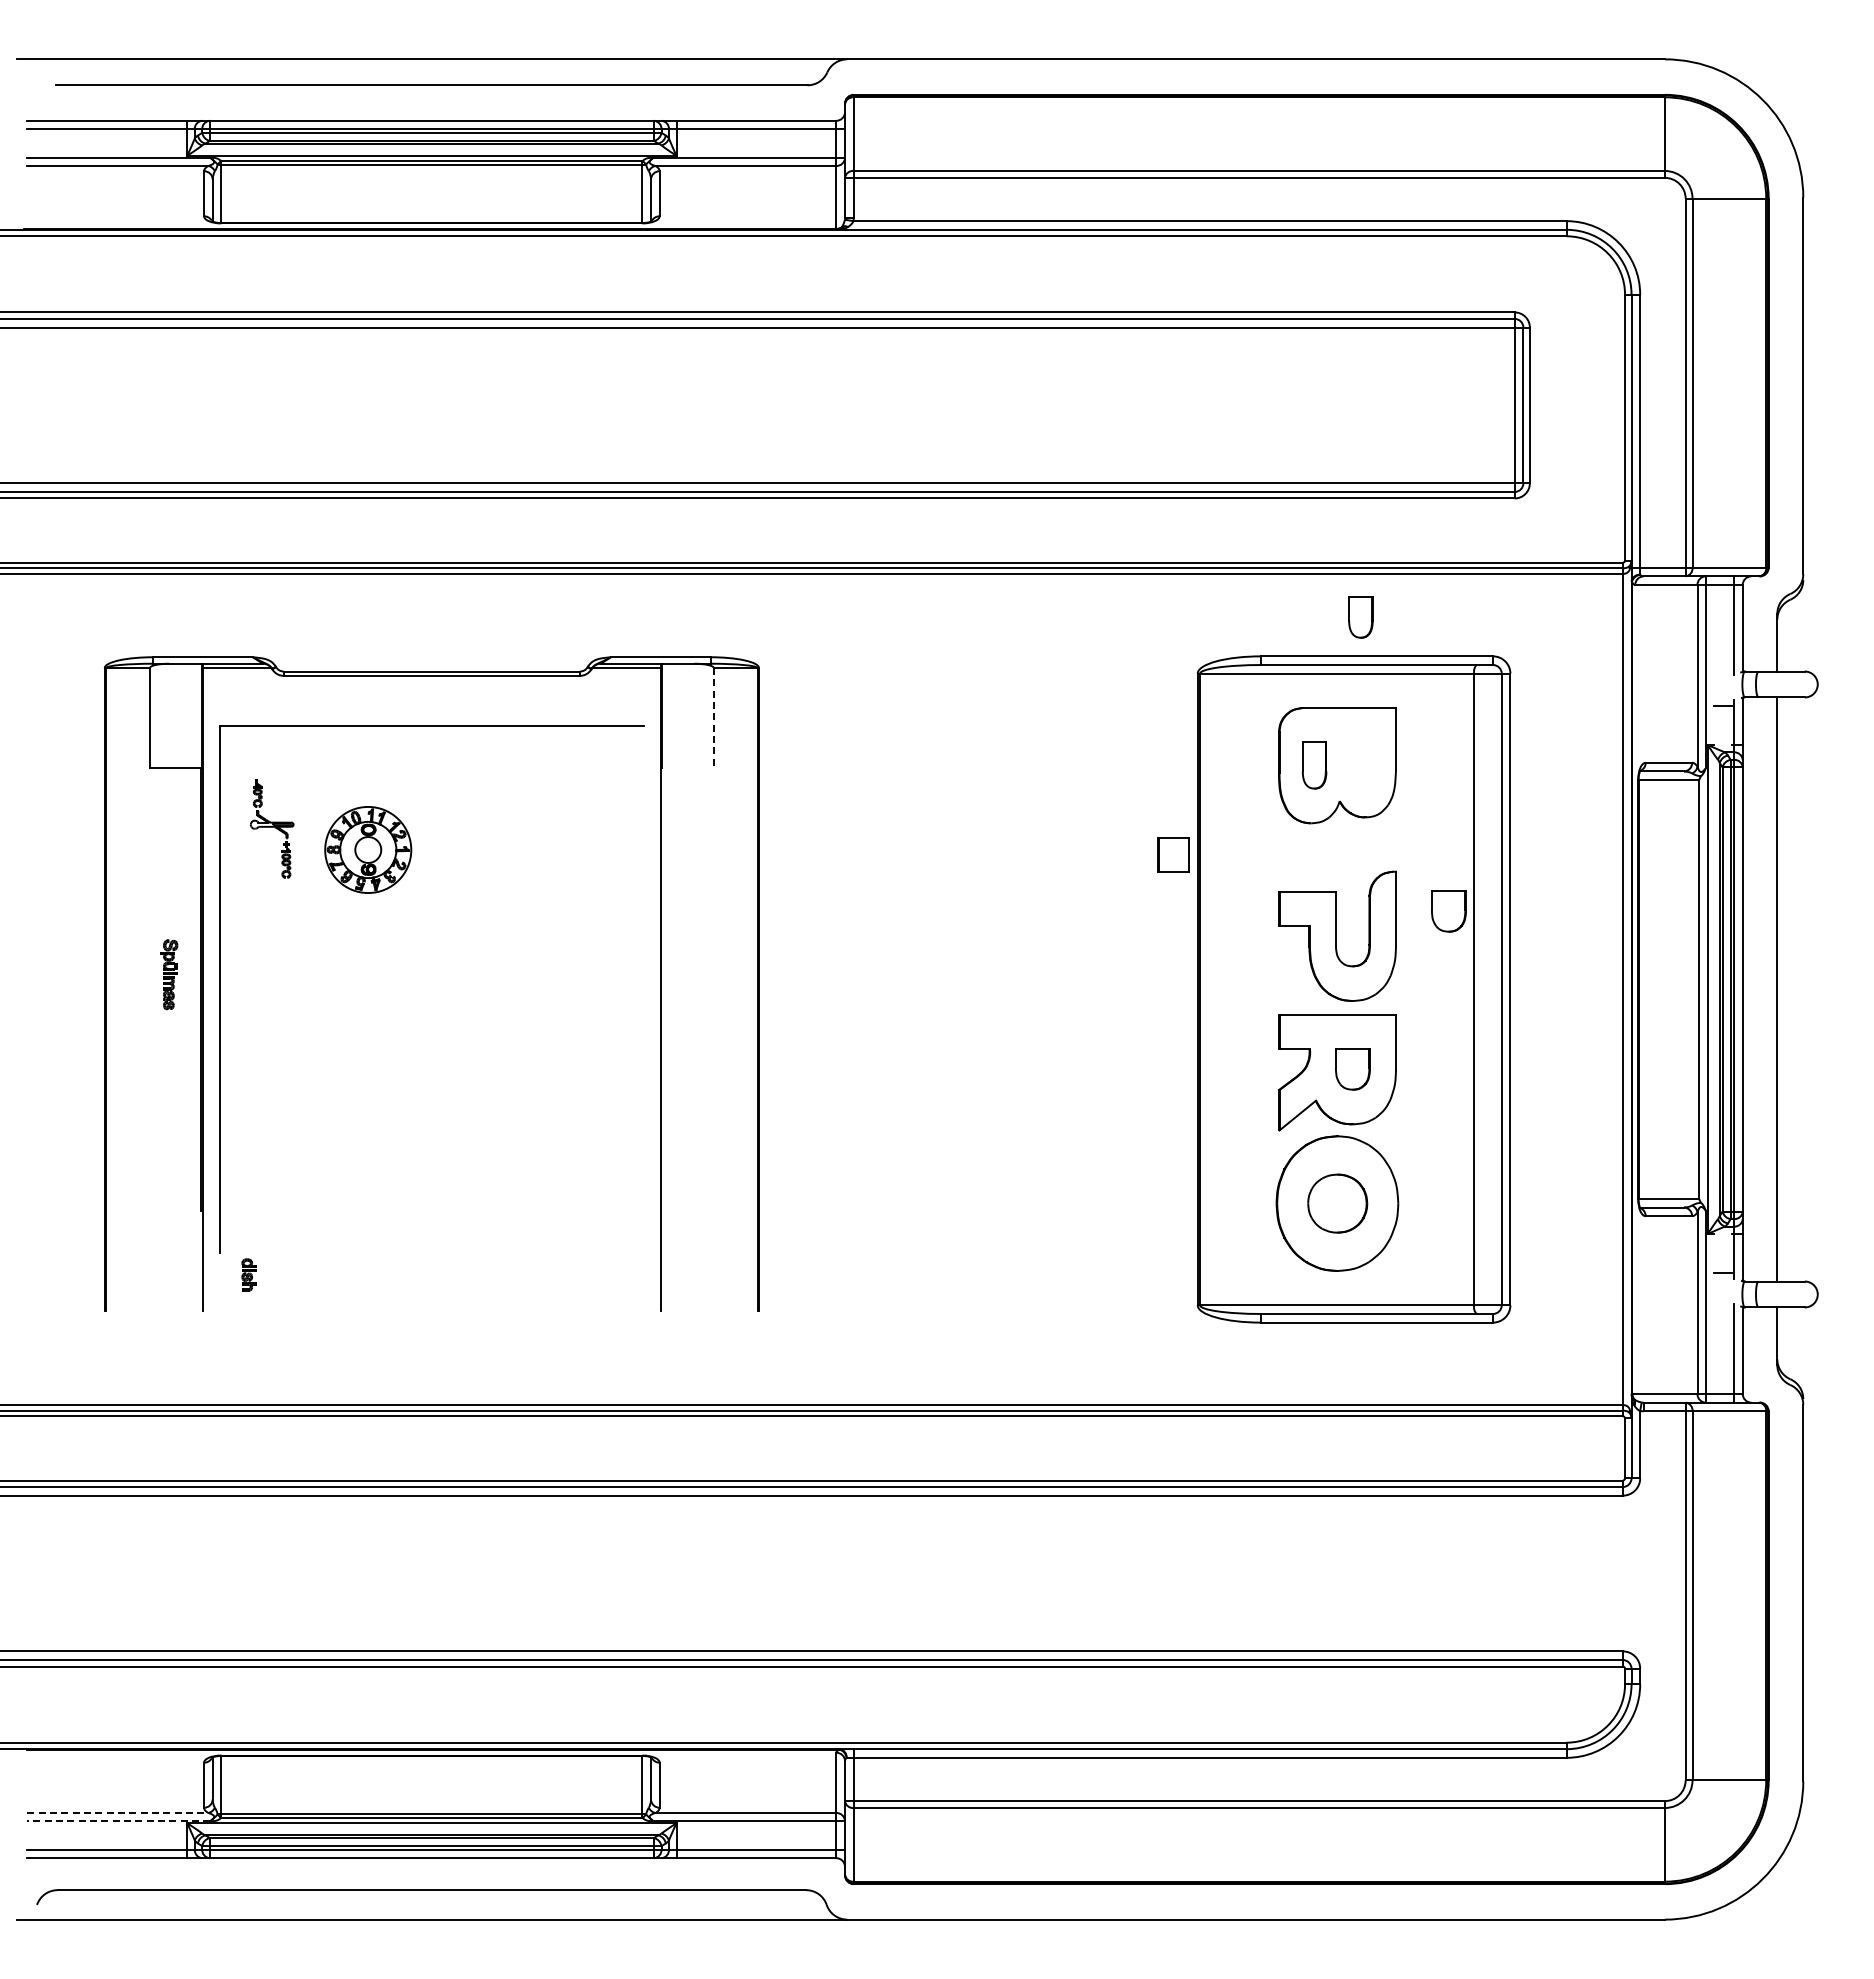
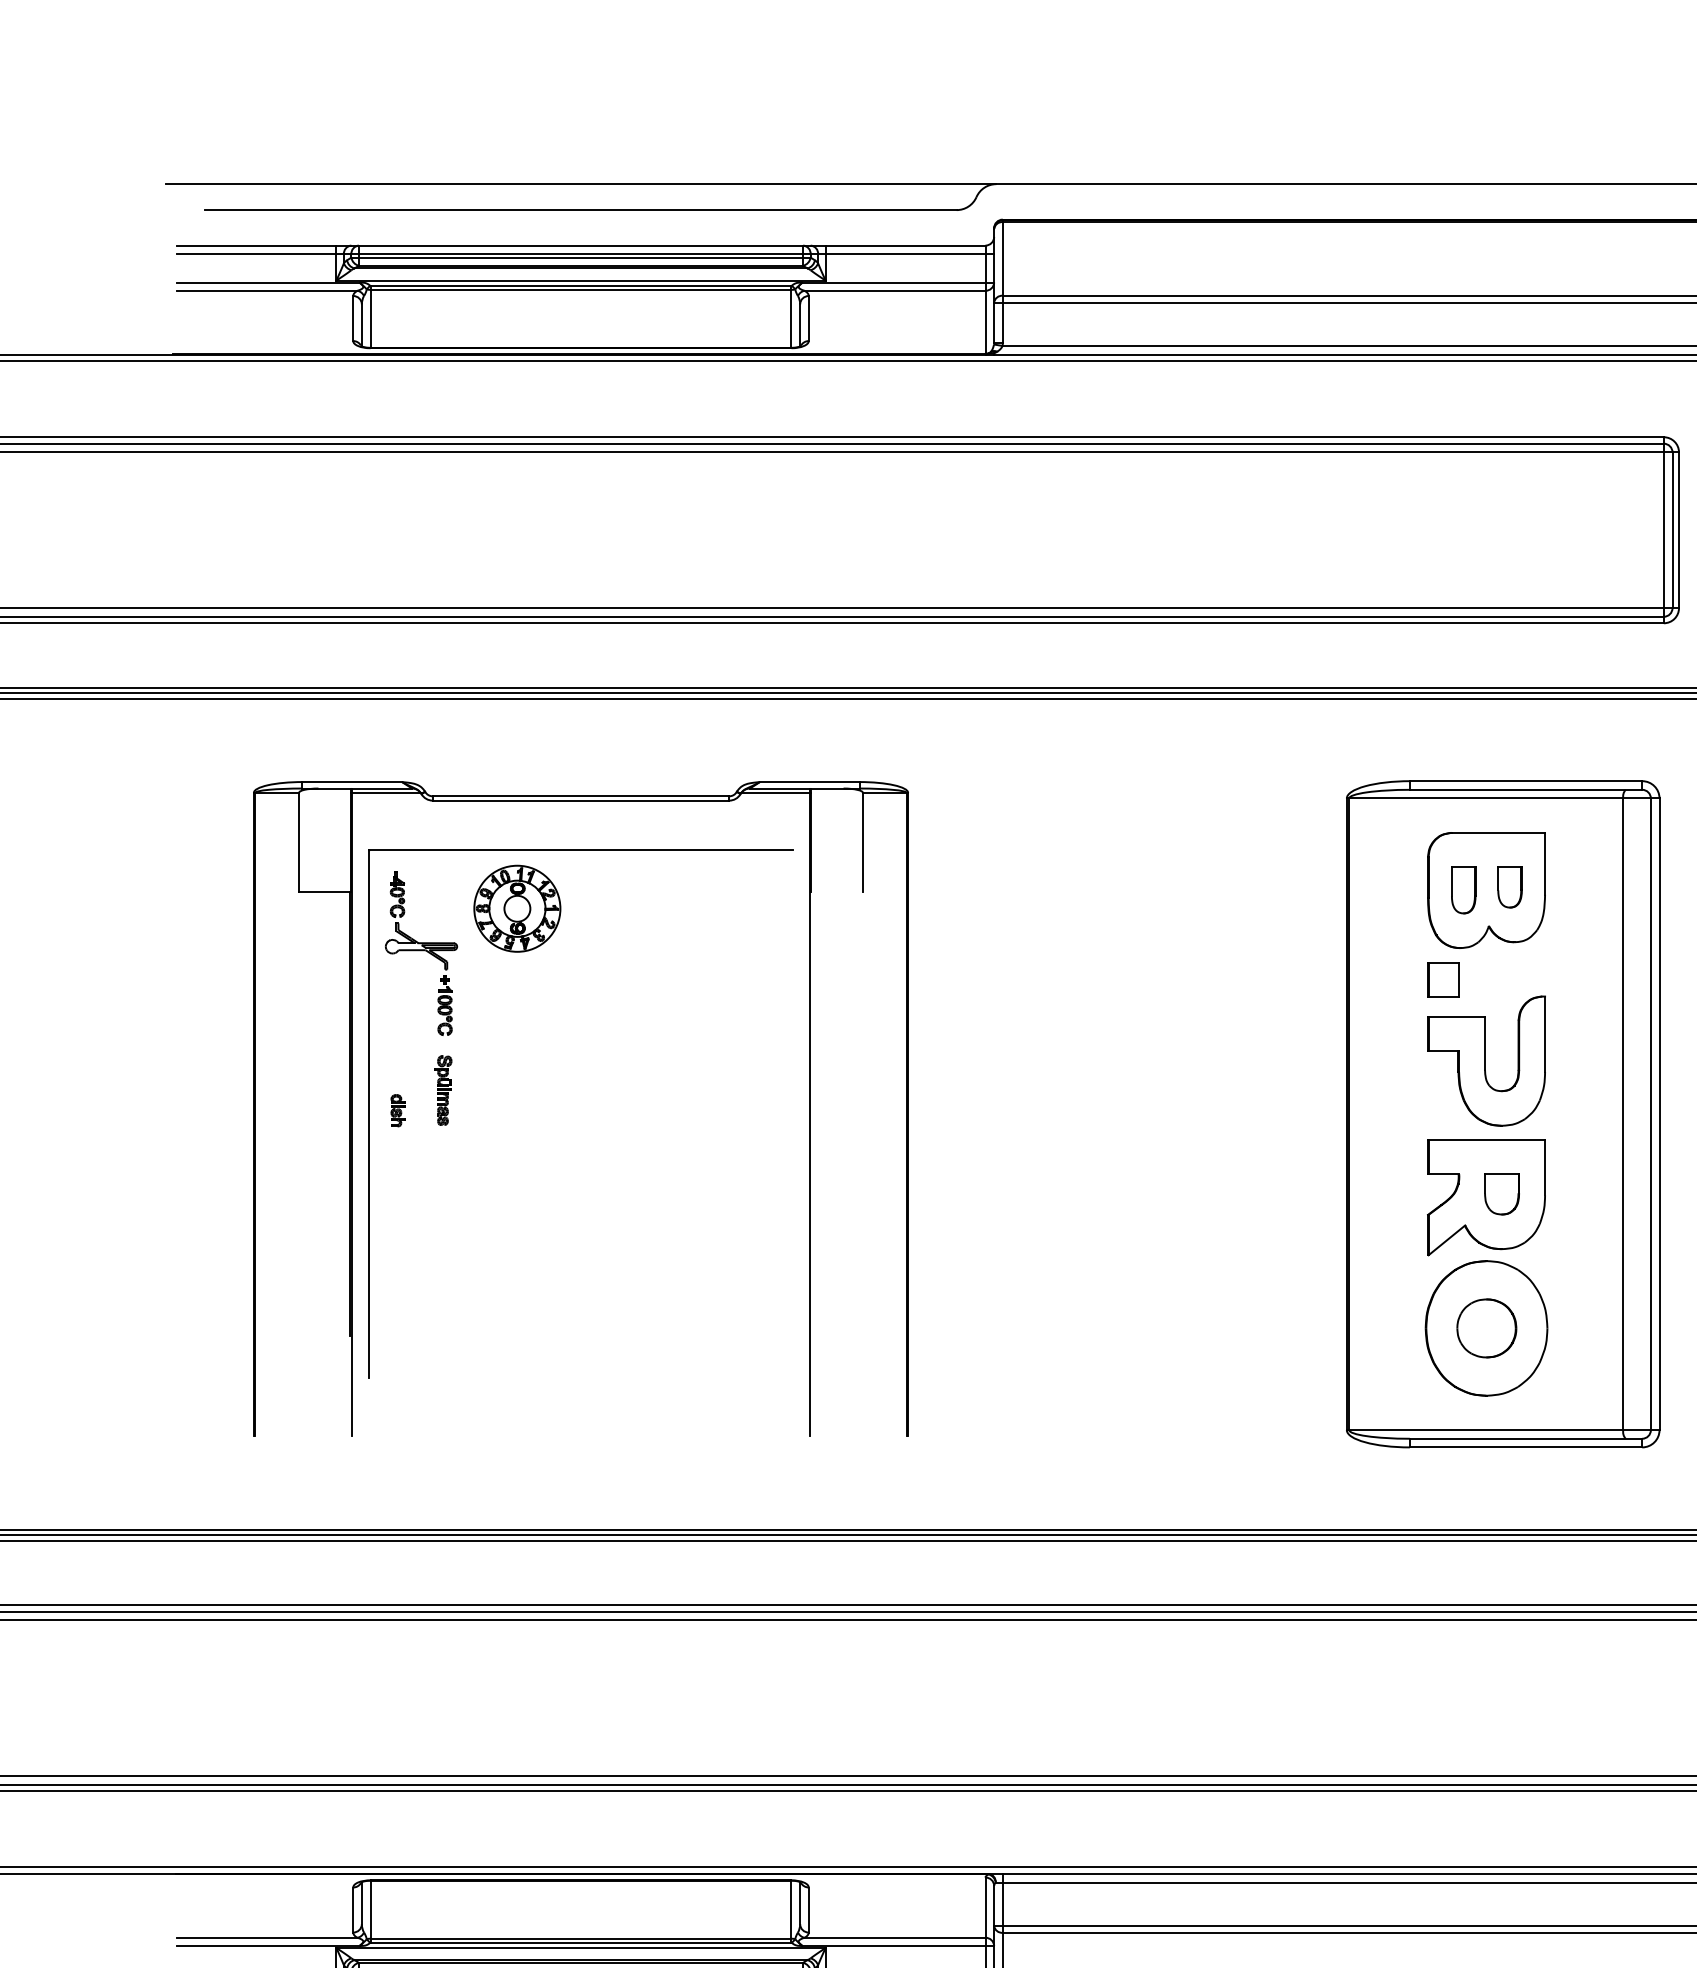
part: (1360, 617) -> (1509, 887), moved
line: (713, 717) -> (862, 842), dashed -> solid
part: (271, 828) -> (420, 953), size x1.67
part: (368, 849) -> (517, 908), moved
part: (1173, 854) -> (1443, 979), moved
part: (1448, 911) -> (1597, 1036), removed
part: (169, 974) -> (443, 1090), moved
part: (248, 1274) -> (397, 1110), moved
line: (117, 1813) -> (266, 1938), dashed -> solid
line: (118, 1821) -> (267, 1946), dashed -> solid

